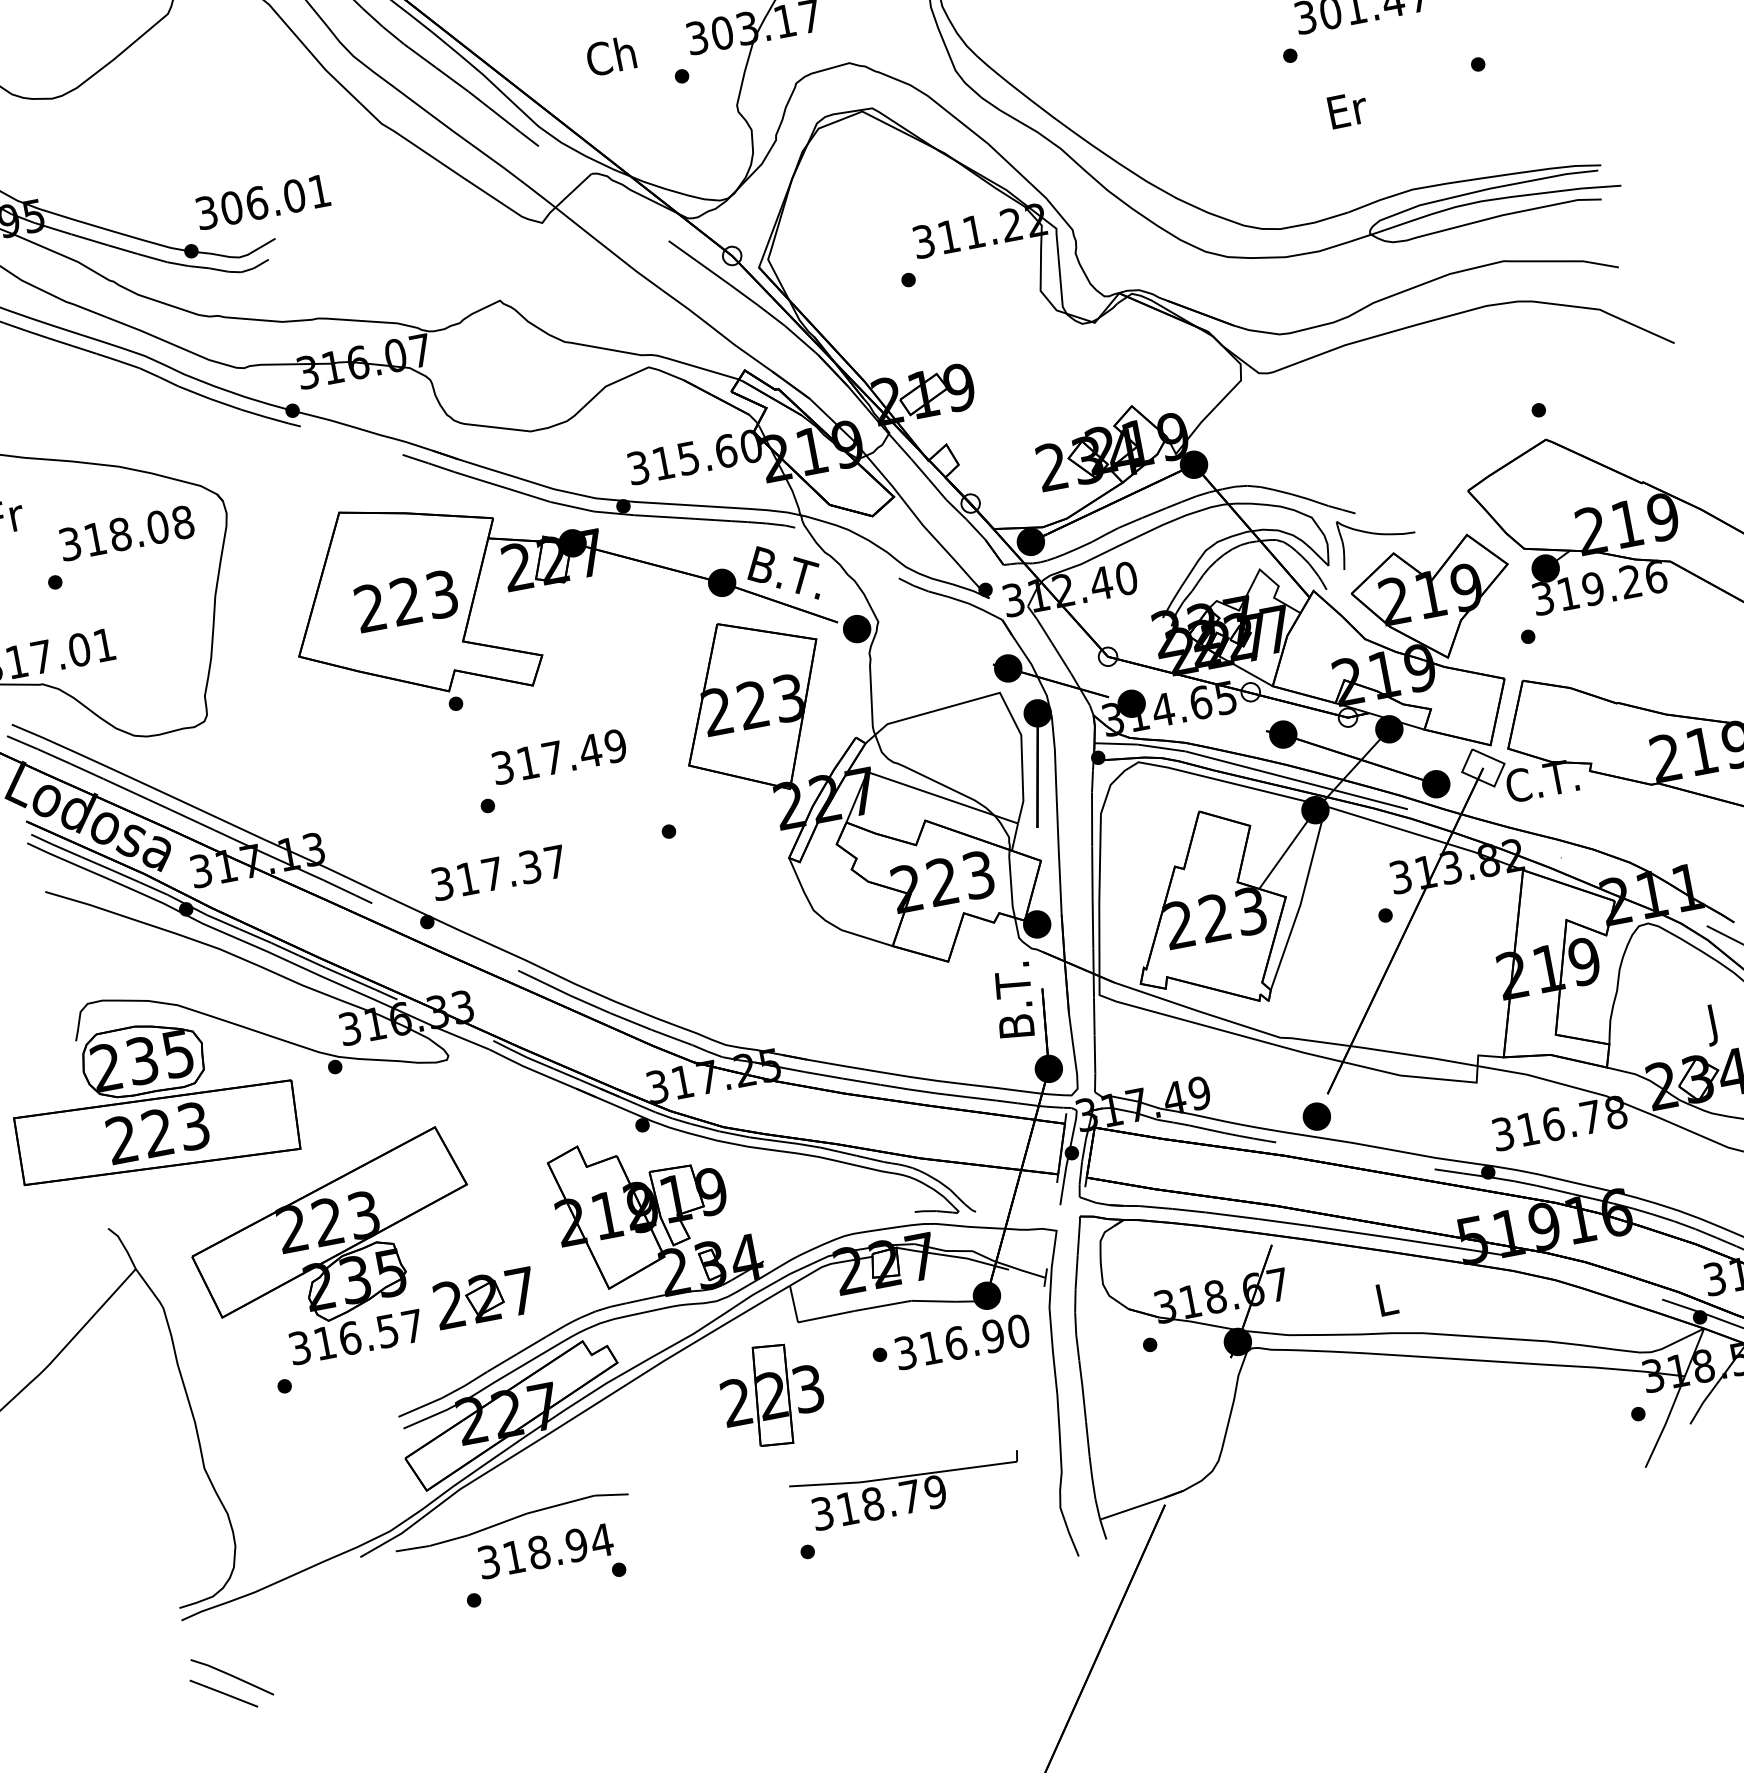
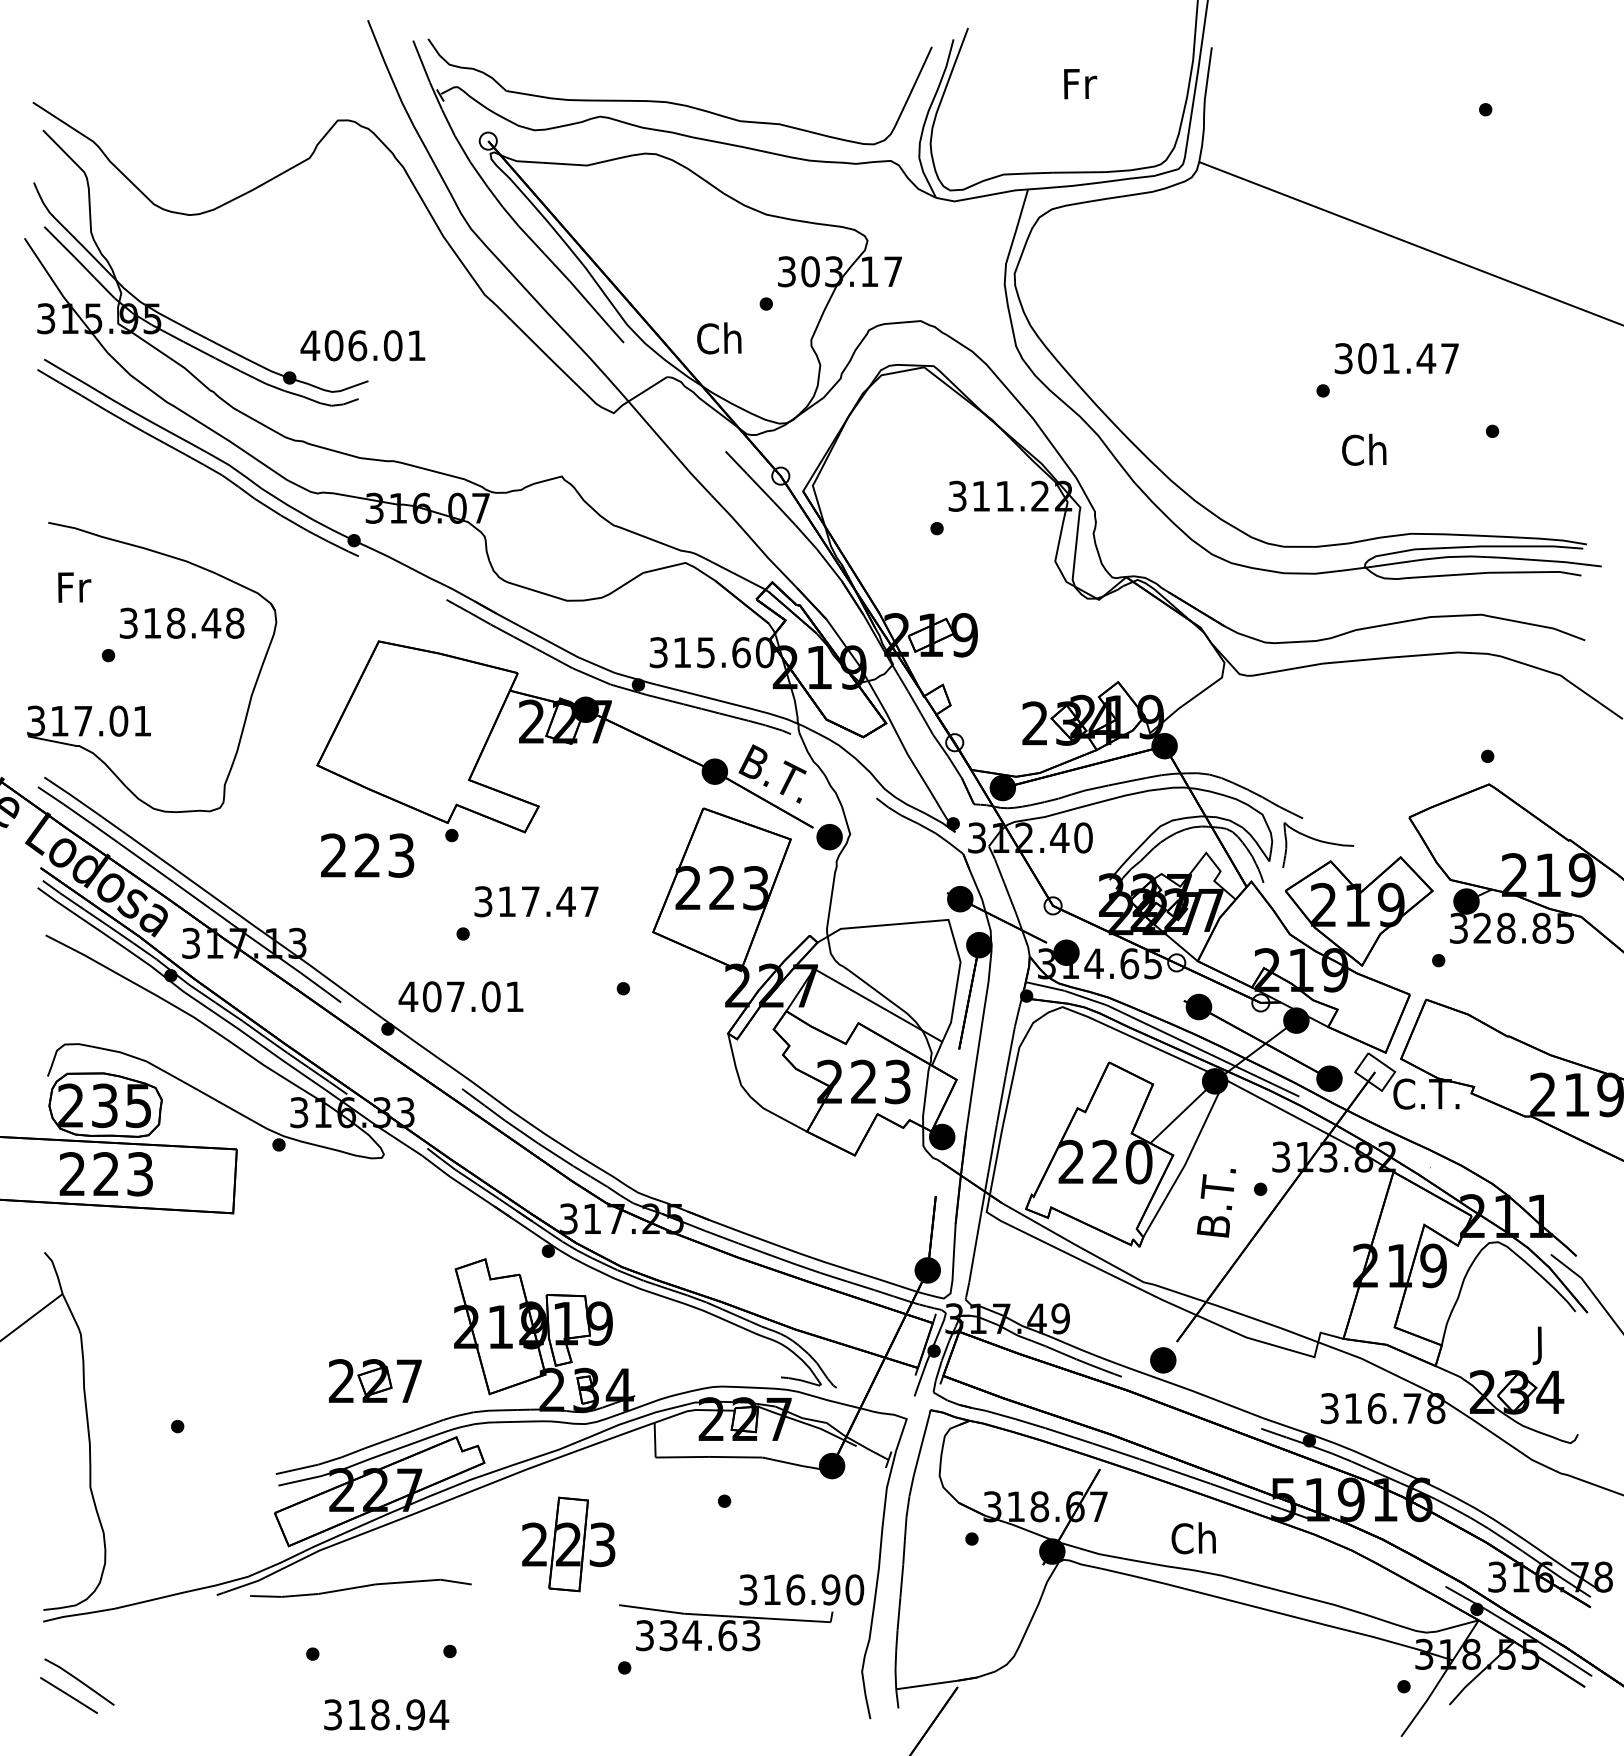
text: (611, 56) -> (719, 338), moved
text: (1346, 109) -> (1364, 449), Er -> Ch
text: (206, 212) -> (310, 345), 306.01 -> 406.01
text: (157, 526) -> (211, 622), 318.08 -> 318.48
text: (1611, 584) -> (1523, 927), 319.26 -> 328.85
text: (406, 601) -> (367, 855), moved
text: (615, 745) -> (589, 901), 317.49 -> 317.47
text: (497, 872) -> (460, 996), 317.37 -> 407.01
text: (1250, 910) -> (1138, 1161), 223 -> 220
text: (1013, 1001) -> (1215, 1203), moved
part: (335, 1251) -> (247, 1312), removed
text: (1385, 1299) -> (1193, 1538), L -> Ch
text: (962, 1341) -> (801, 1589), moved
part: (772, 1395) -> (568, 1544), moved
text: (891, 1500) -> (709, 1635), 318.79 -> 334.63
text: (545, 1550) -> (386, 1714), moved

